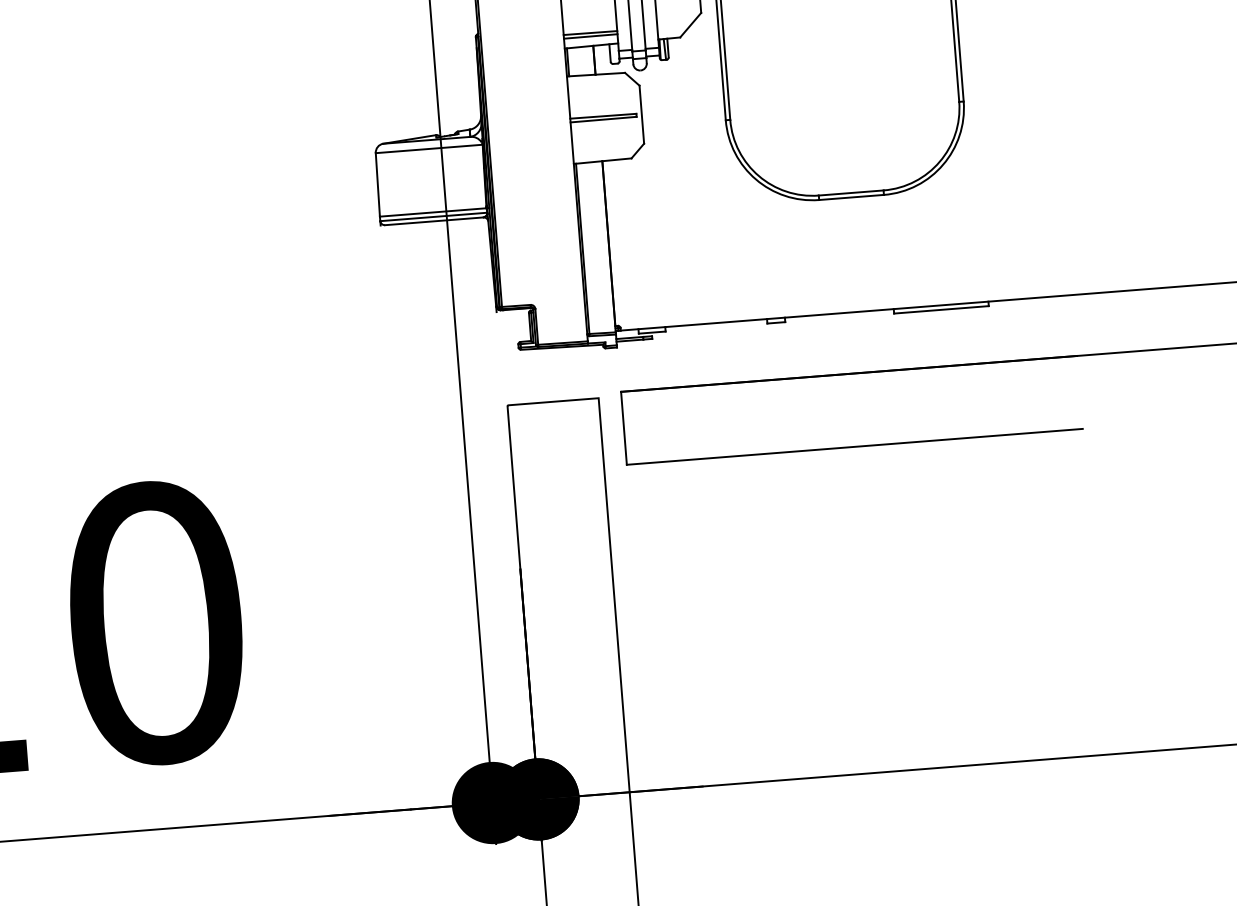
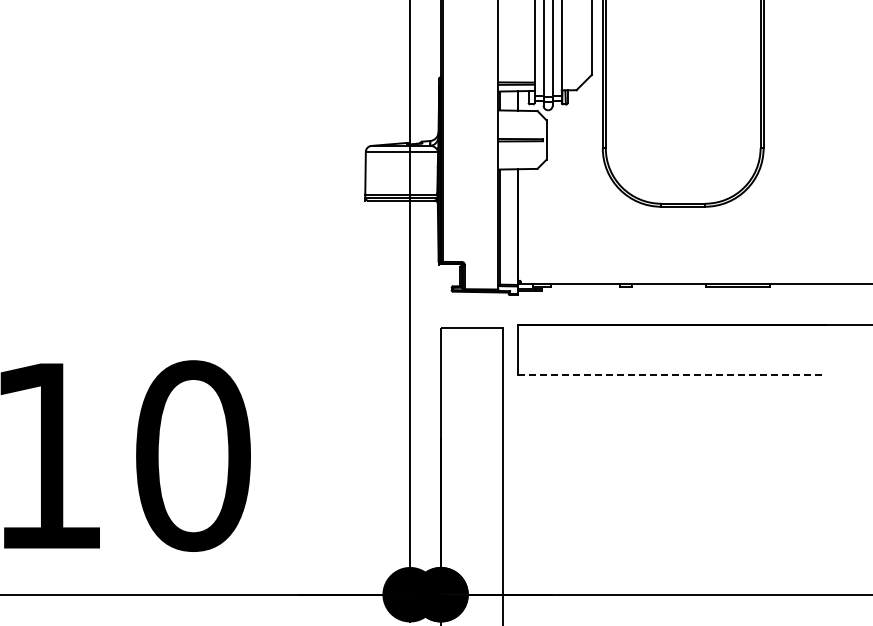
line: (855, 446) -> (672, 374), solid -> dashed

